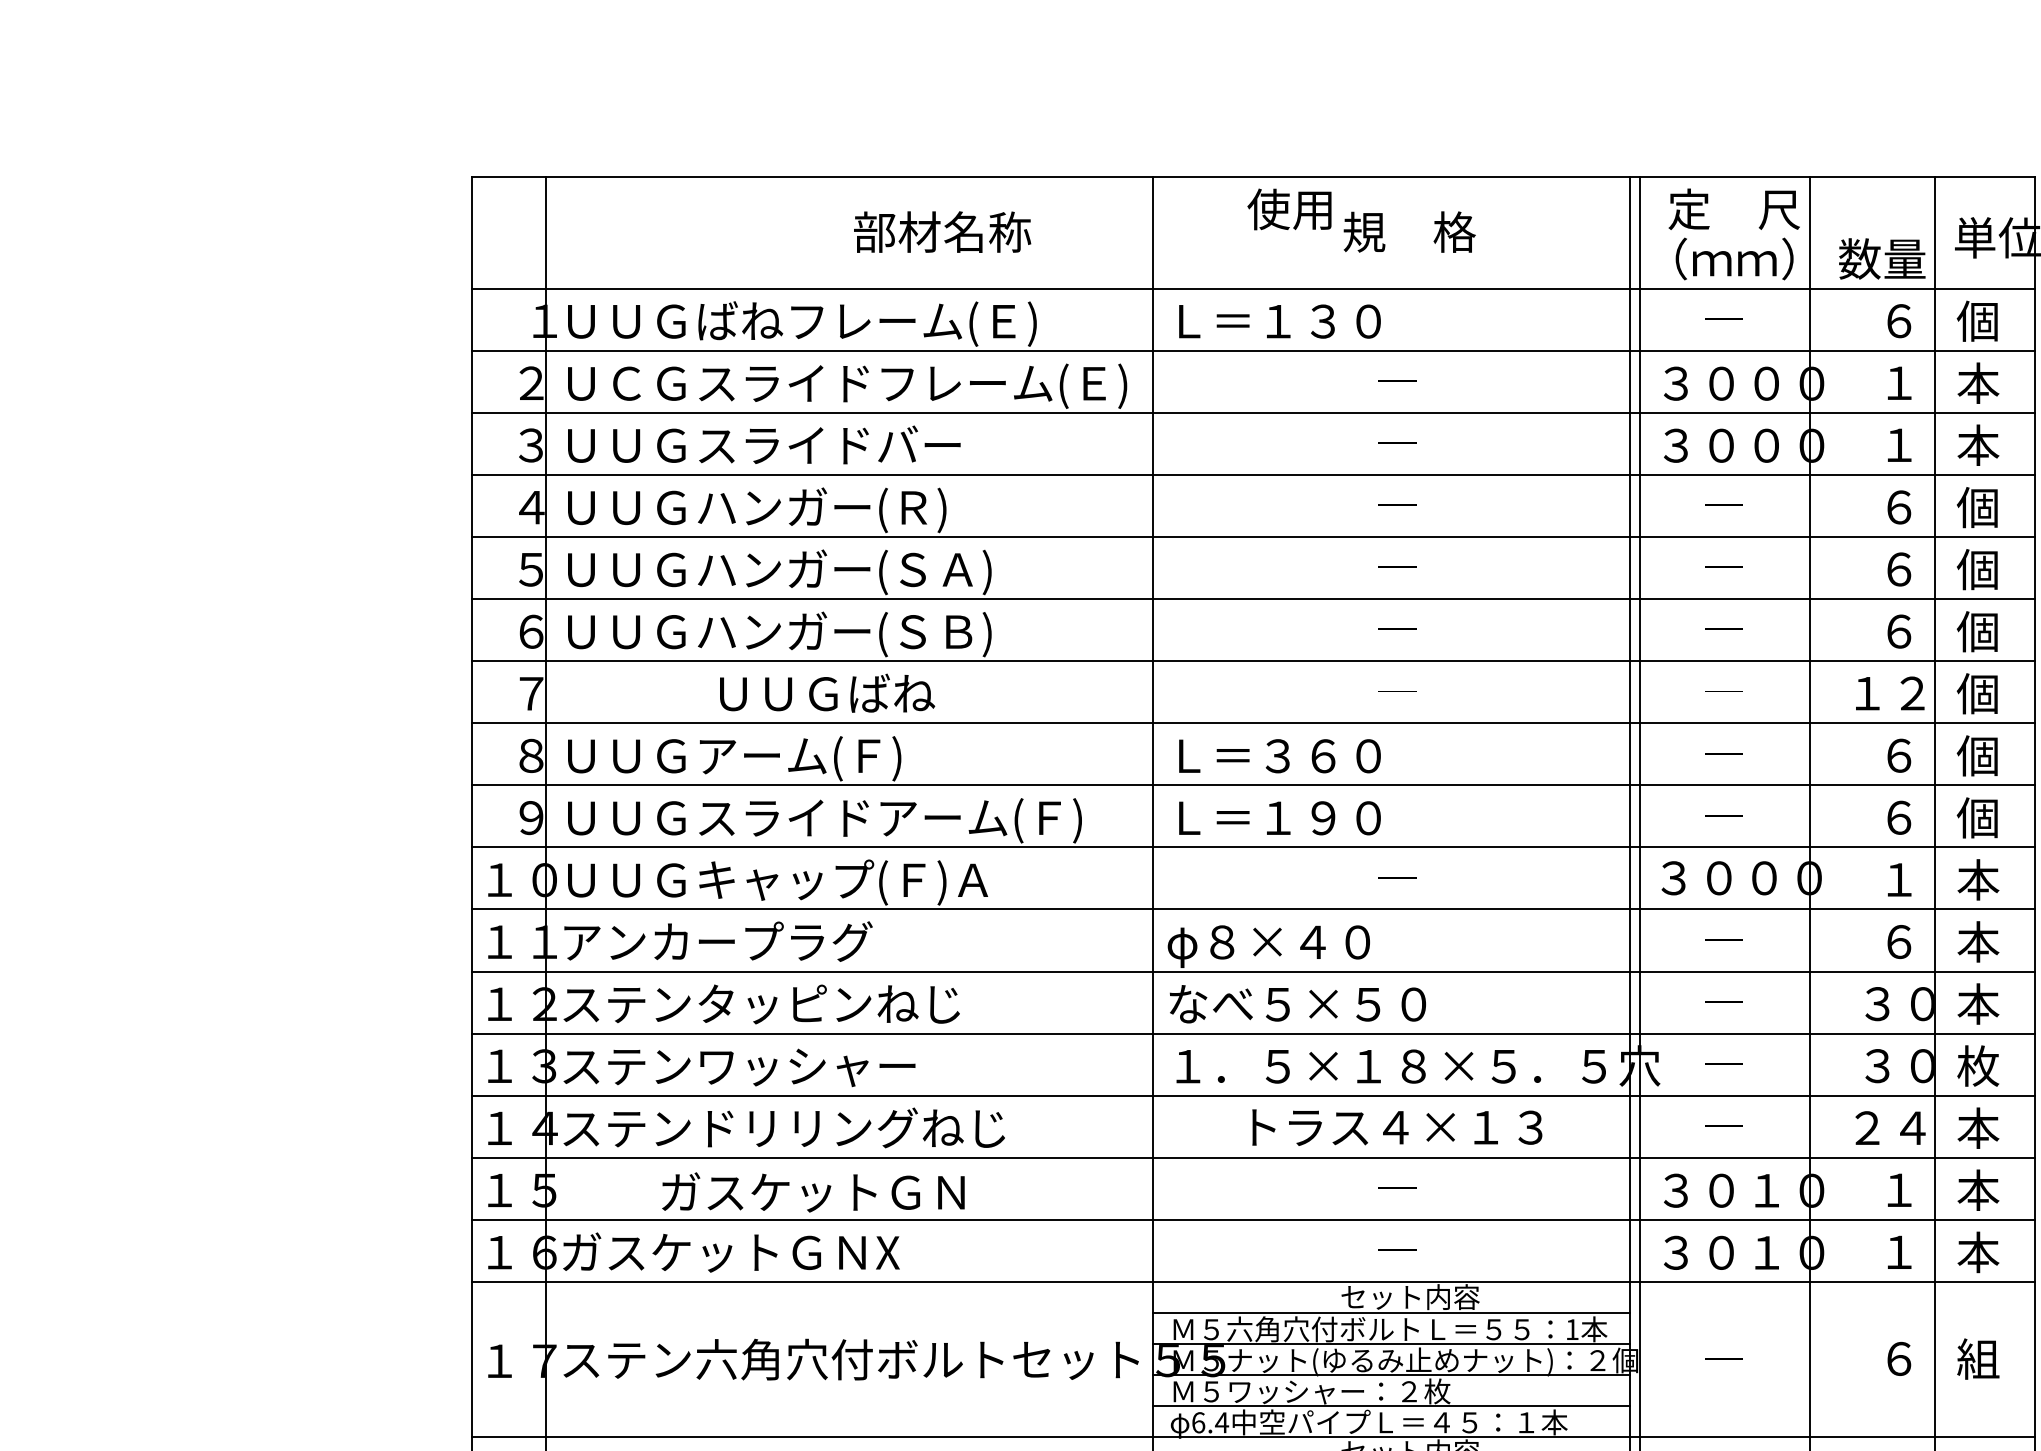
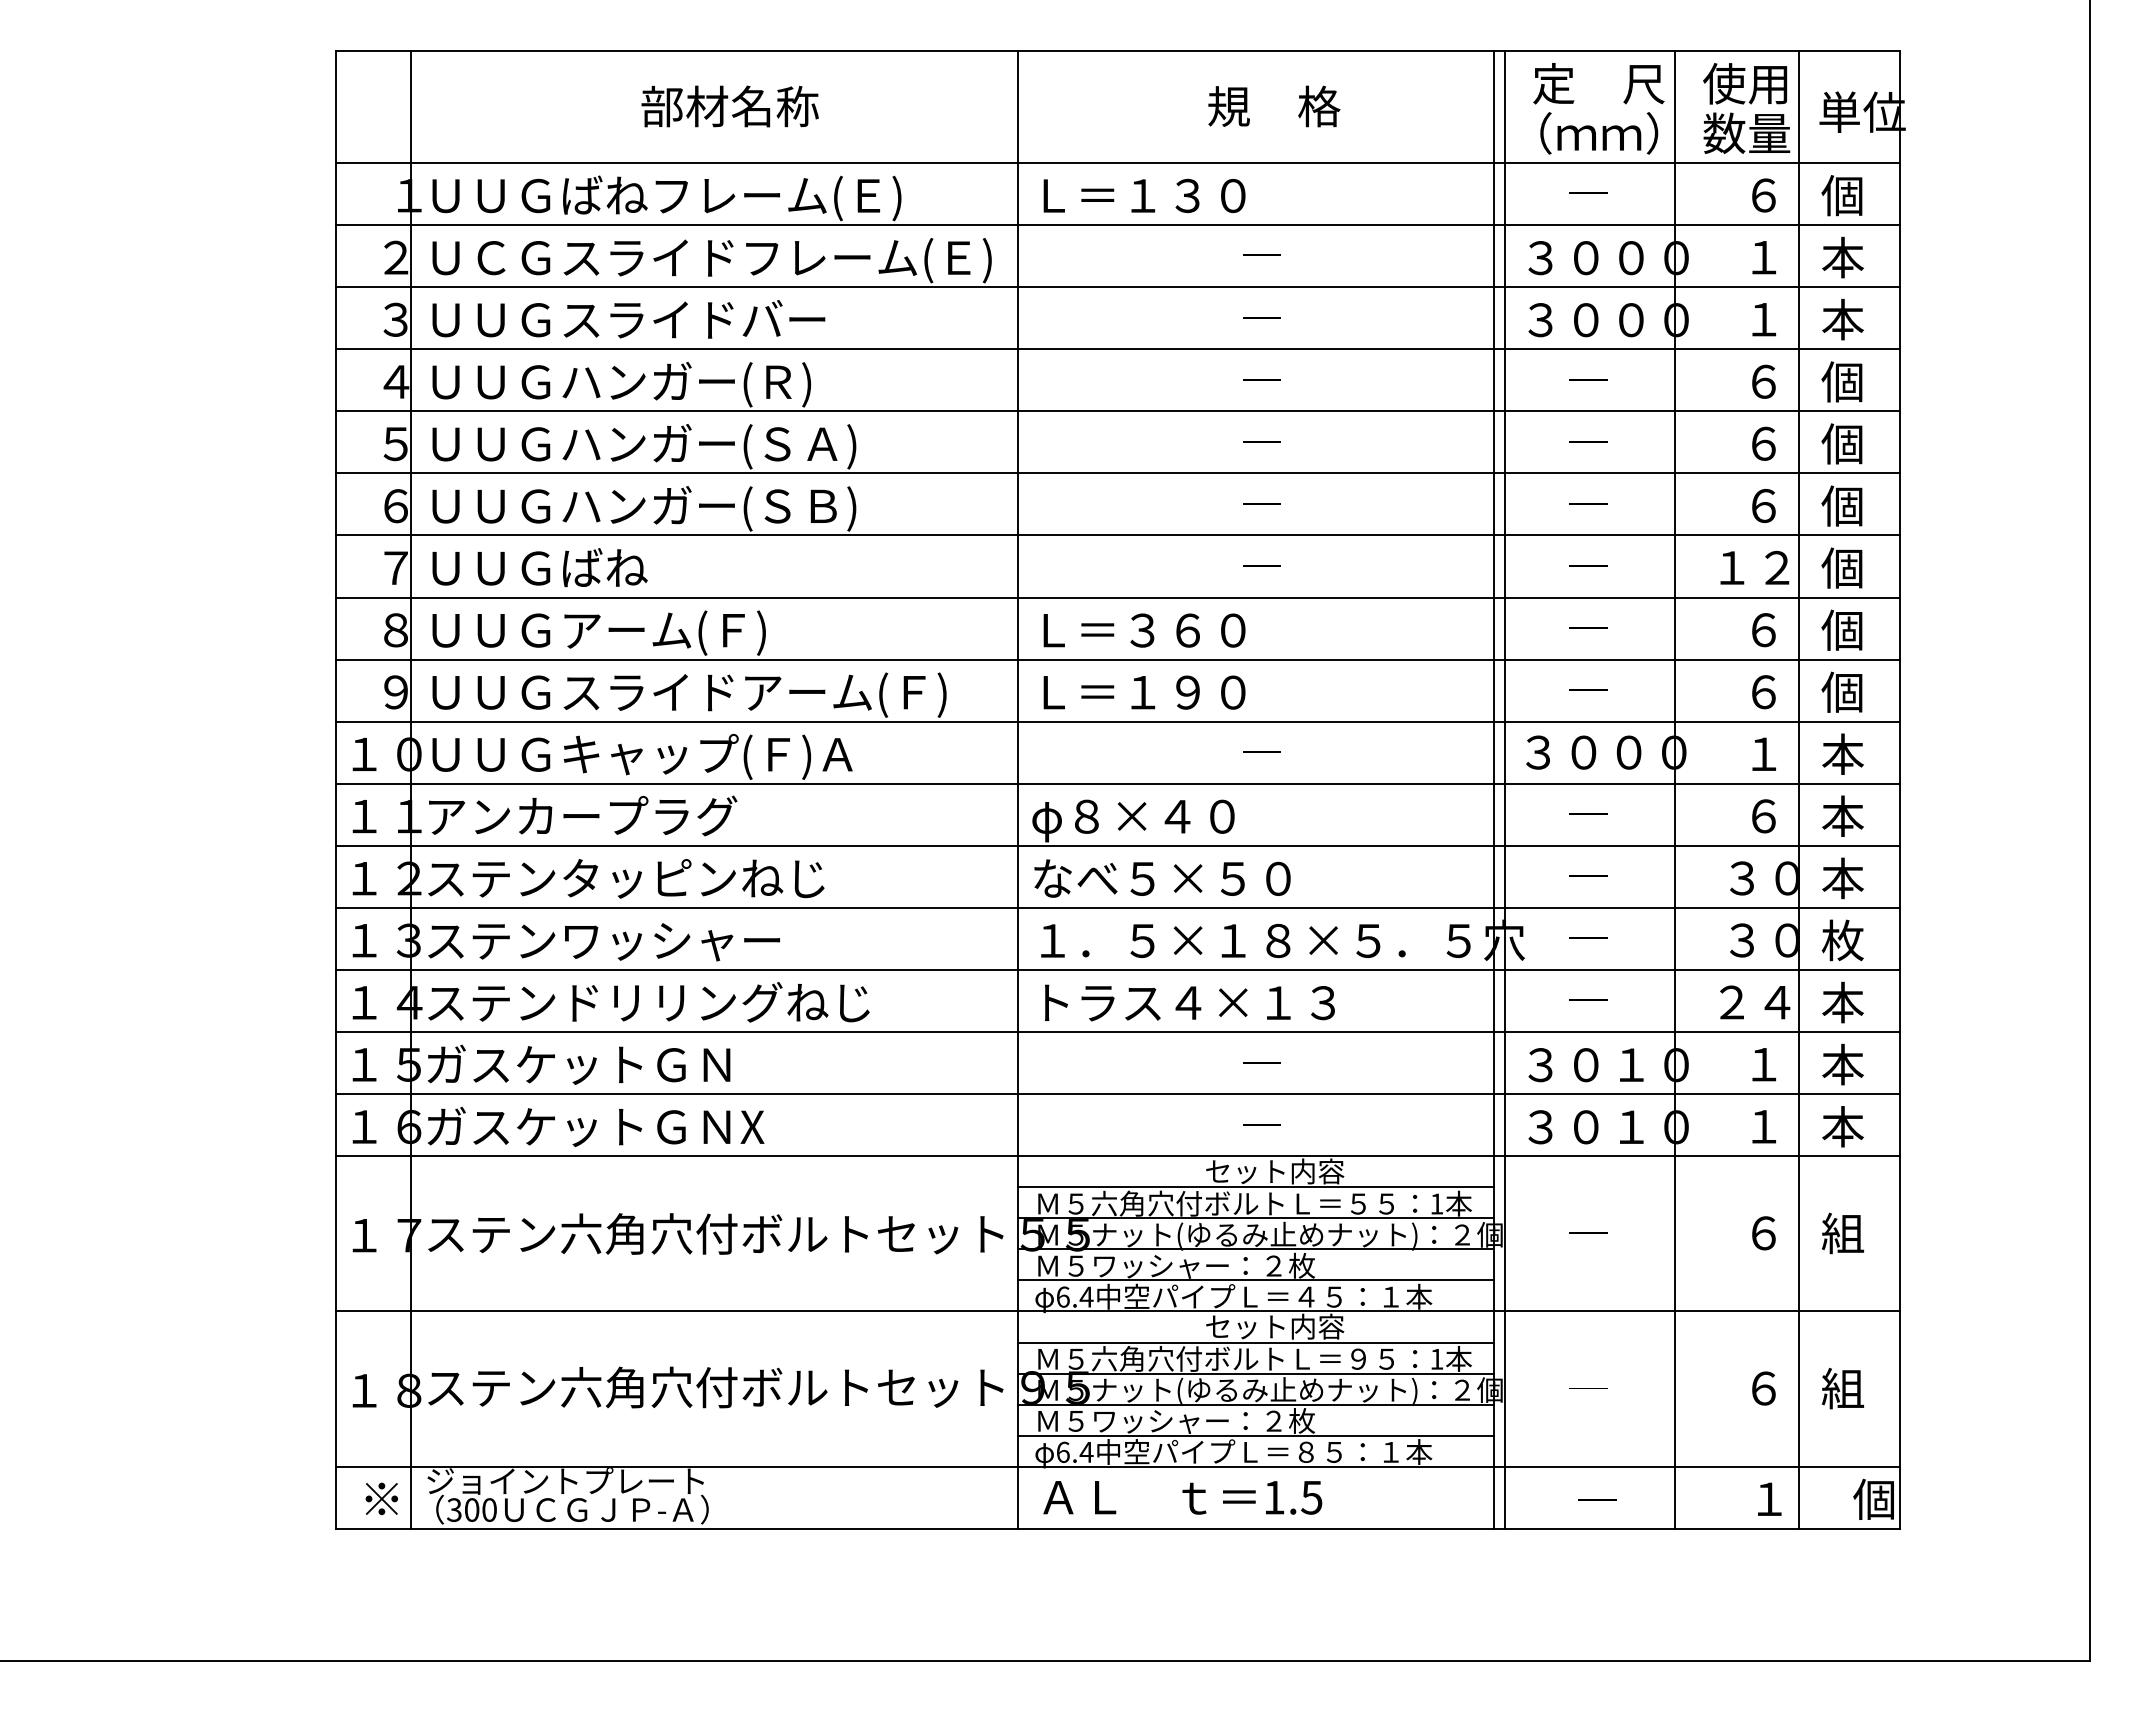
text: (1289, 209) -> (1745, 83), moved
text: (941, 232) -> (729, 106), moved
text: (826, 693) -> (539, 567), moved
text: (1396, 1127) -> (1189, 1002), moved
text: (812, 1192) -> (578, 1064), moved

